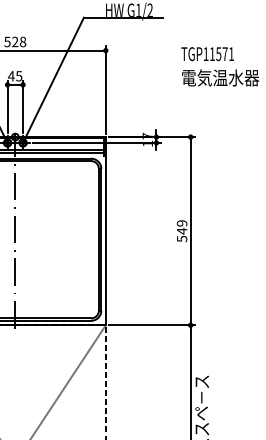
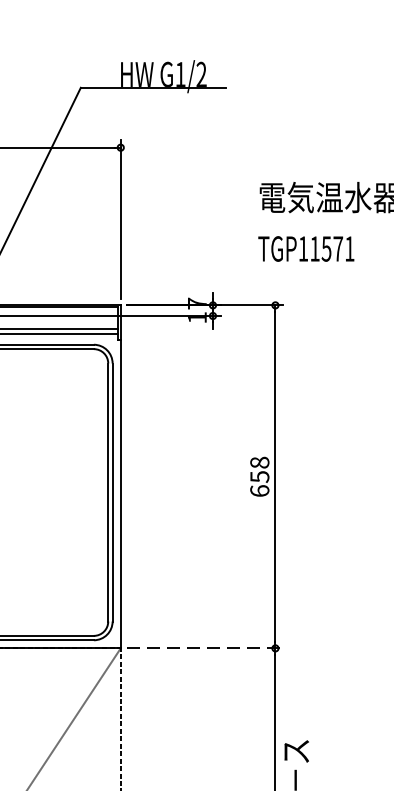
text: (207, 54) -> (306, 249), moved
text: (181, 231) -> (258, 477), 549 -> 658
line: (152, 325) -> (205, 648), solid -> dashed

